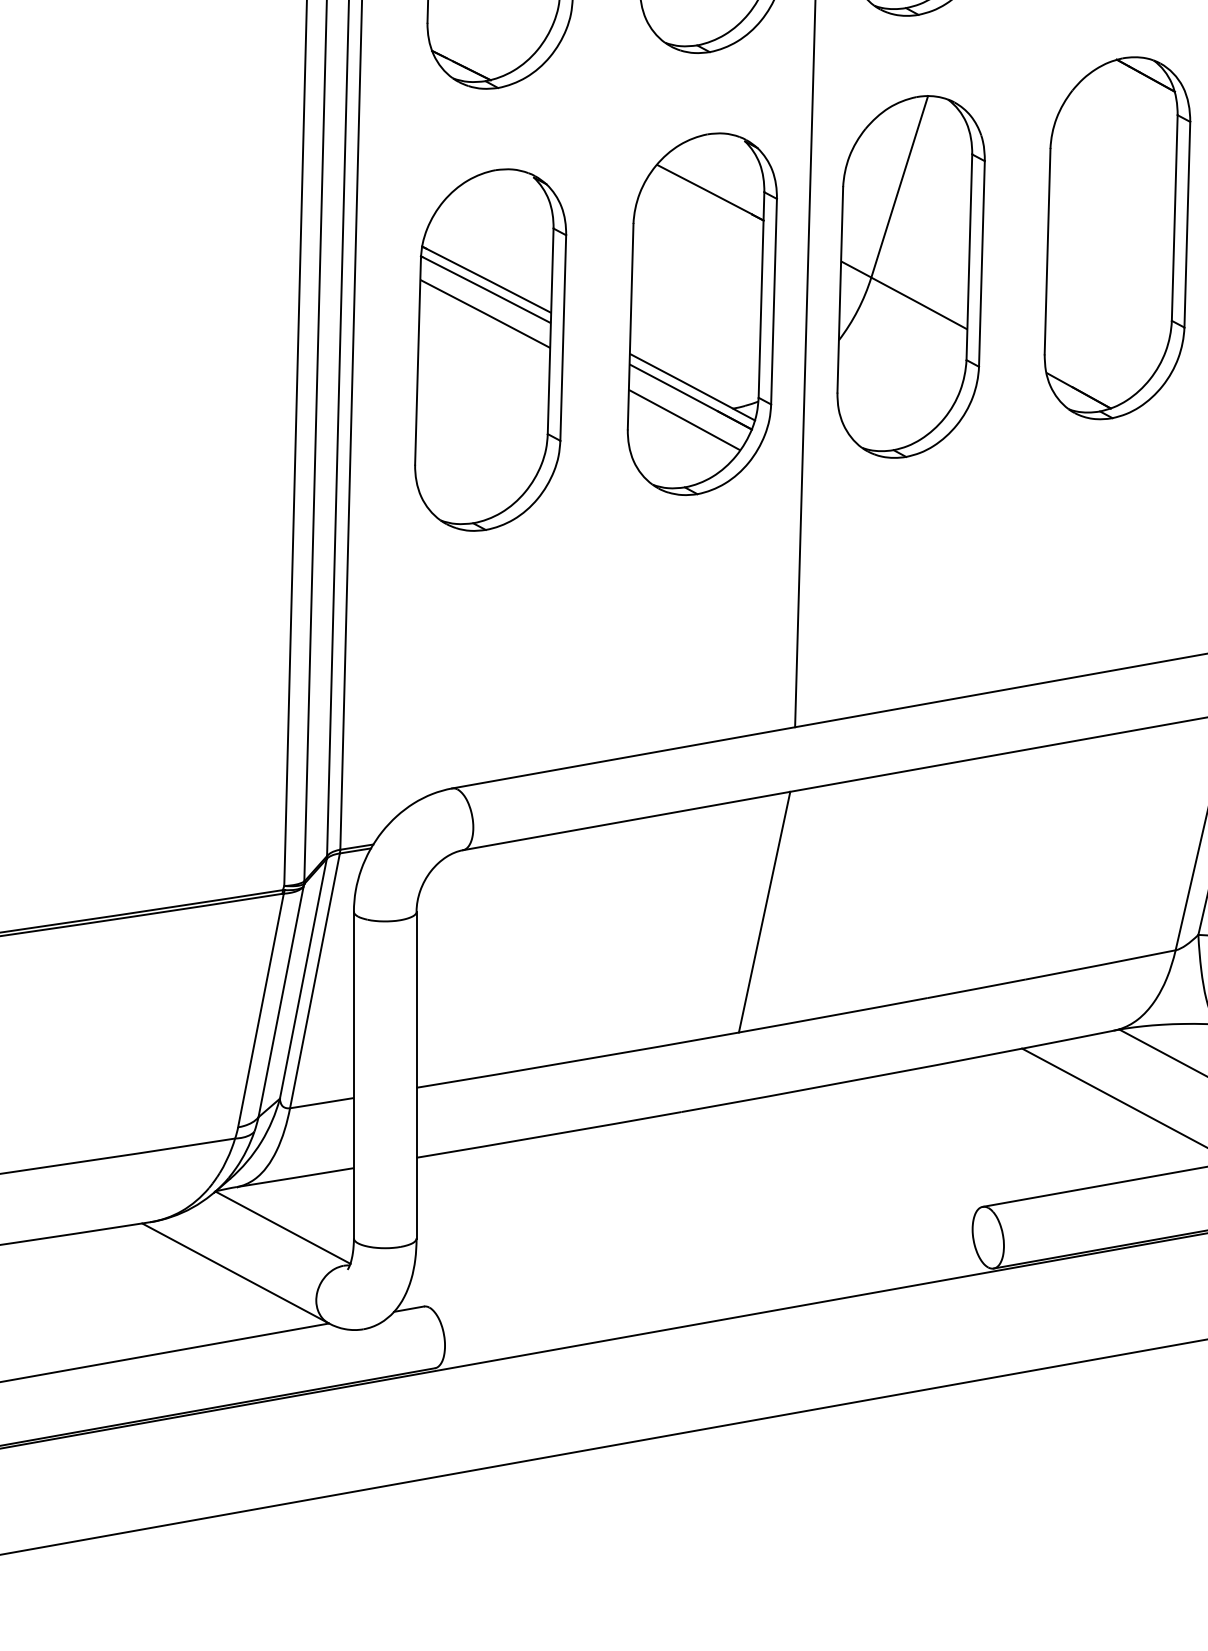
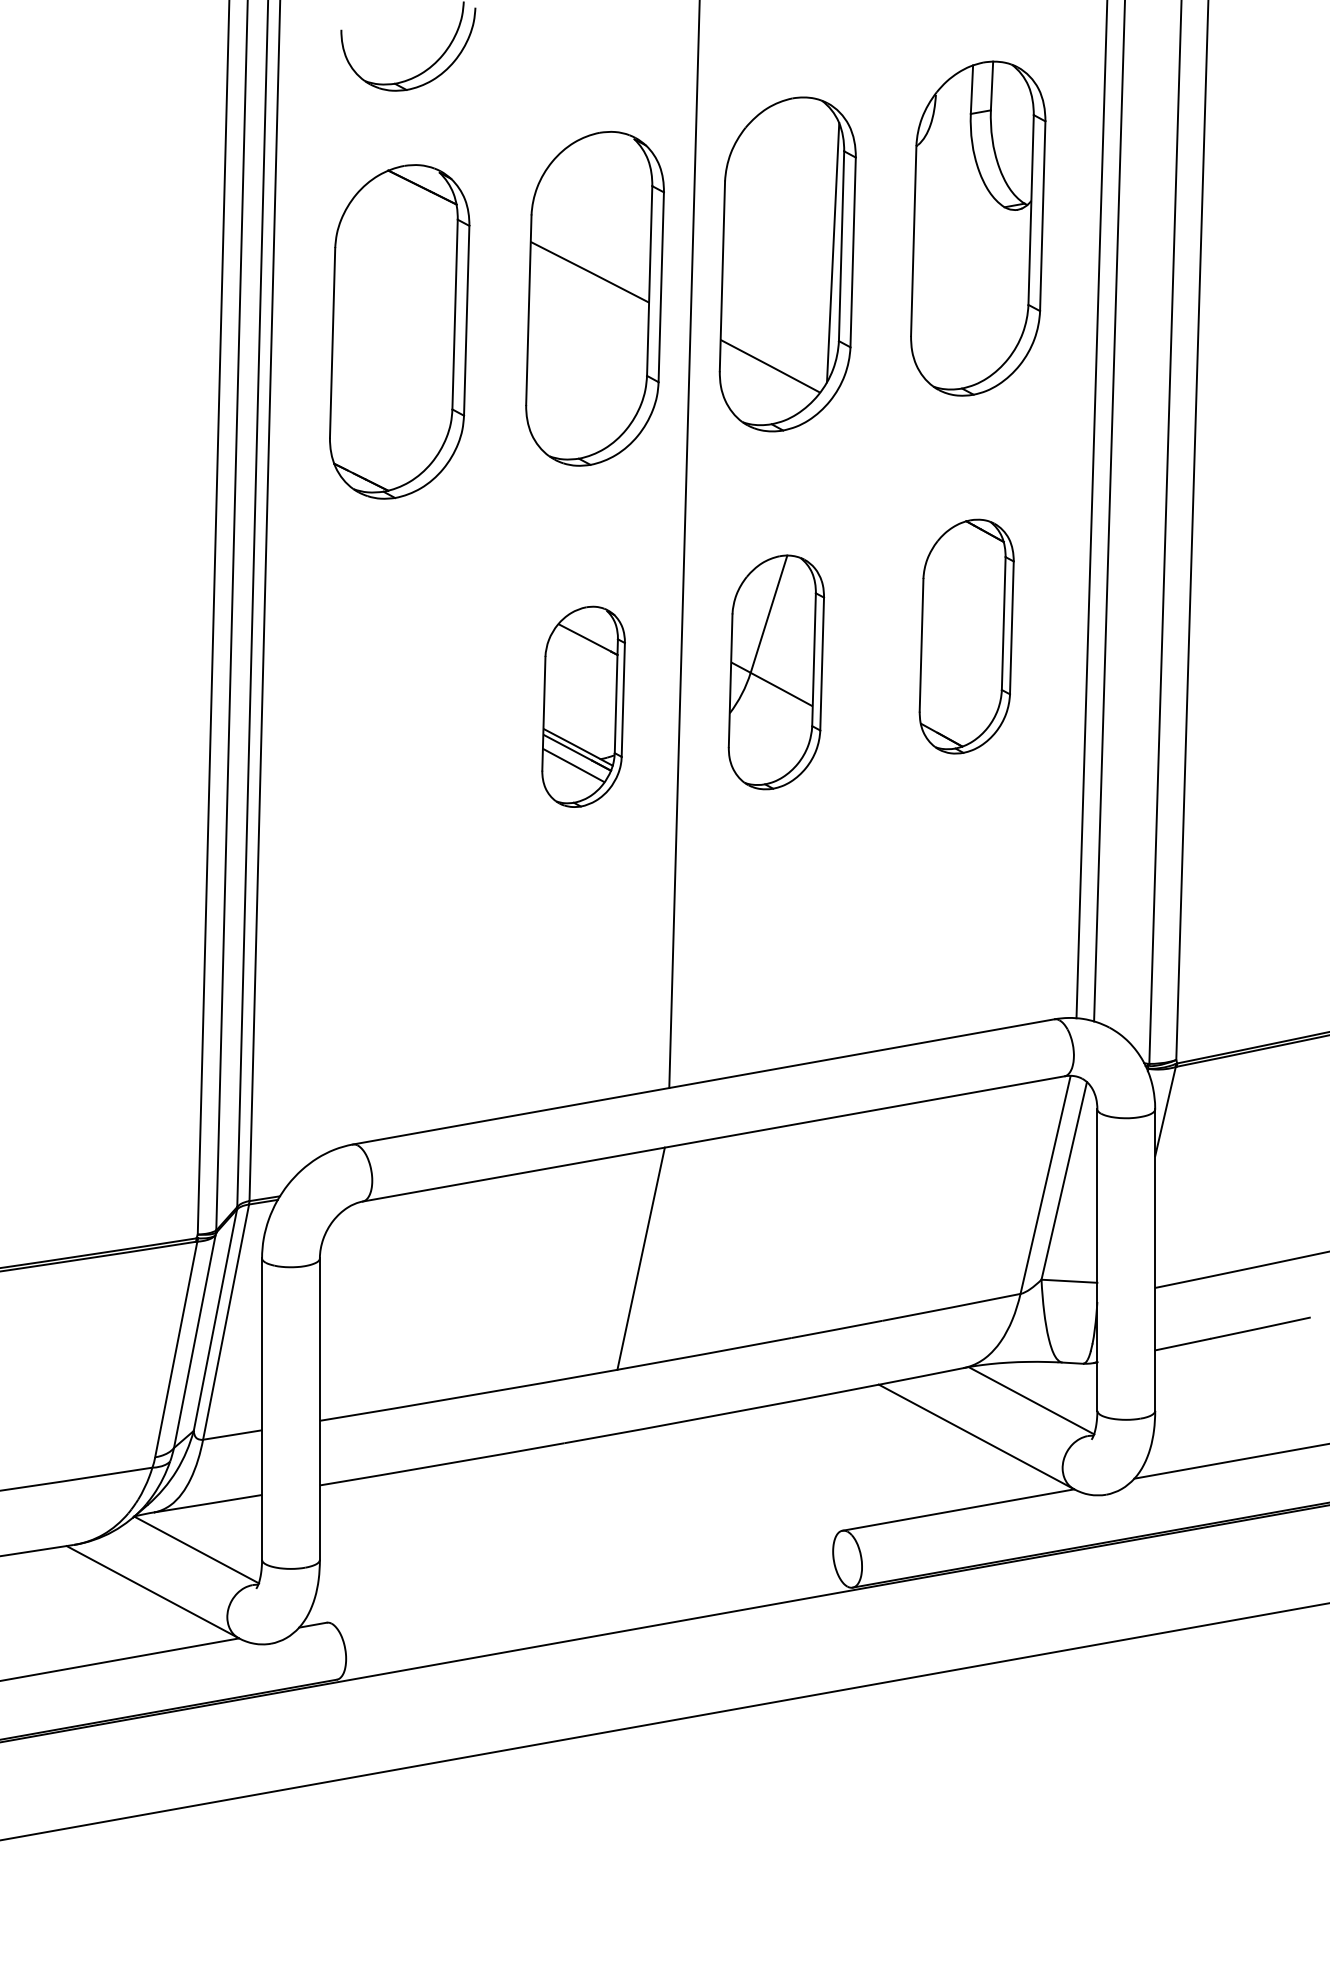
part: (1117, 238) -> (966, 636), size x0.7
part: (911, 277) -> (776, 672), size x0.7
part: (702, 313) -> (583, 706), size x0.6
part: (489, 349) -> (387, 739), removed

